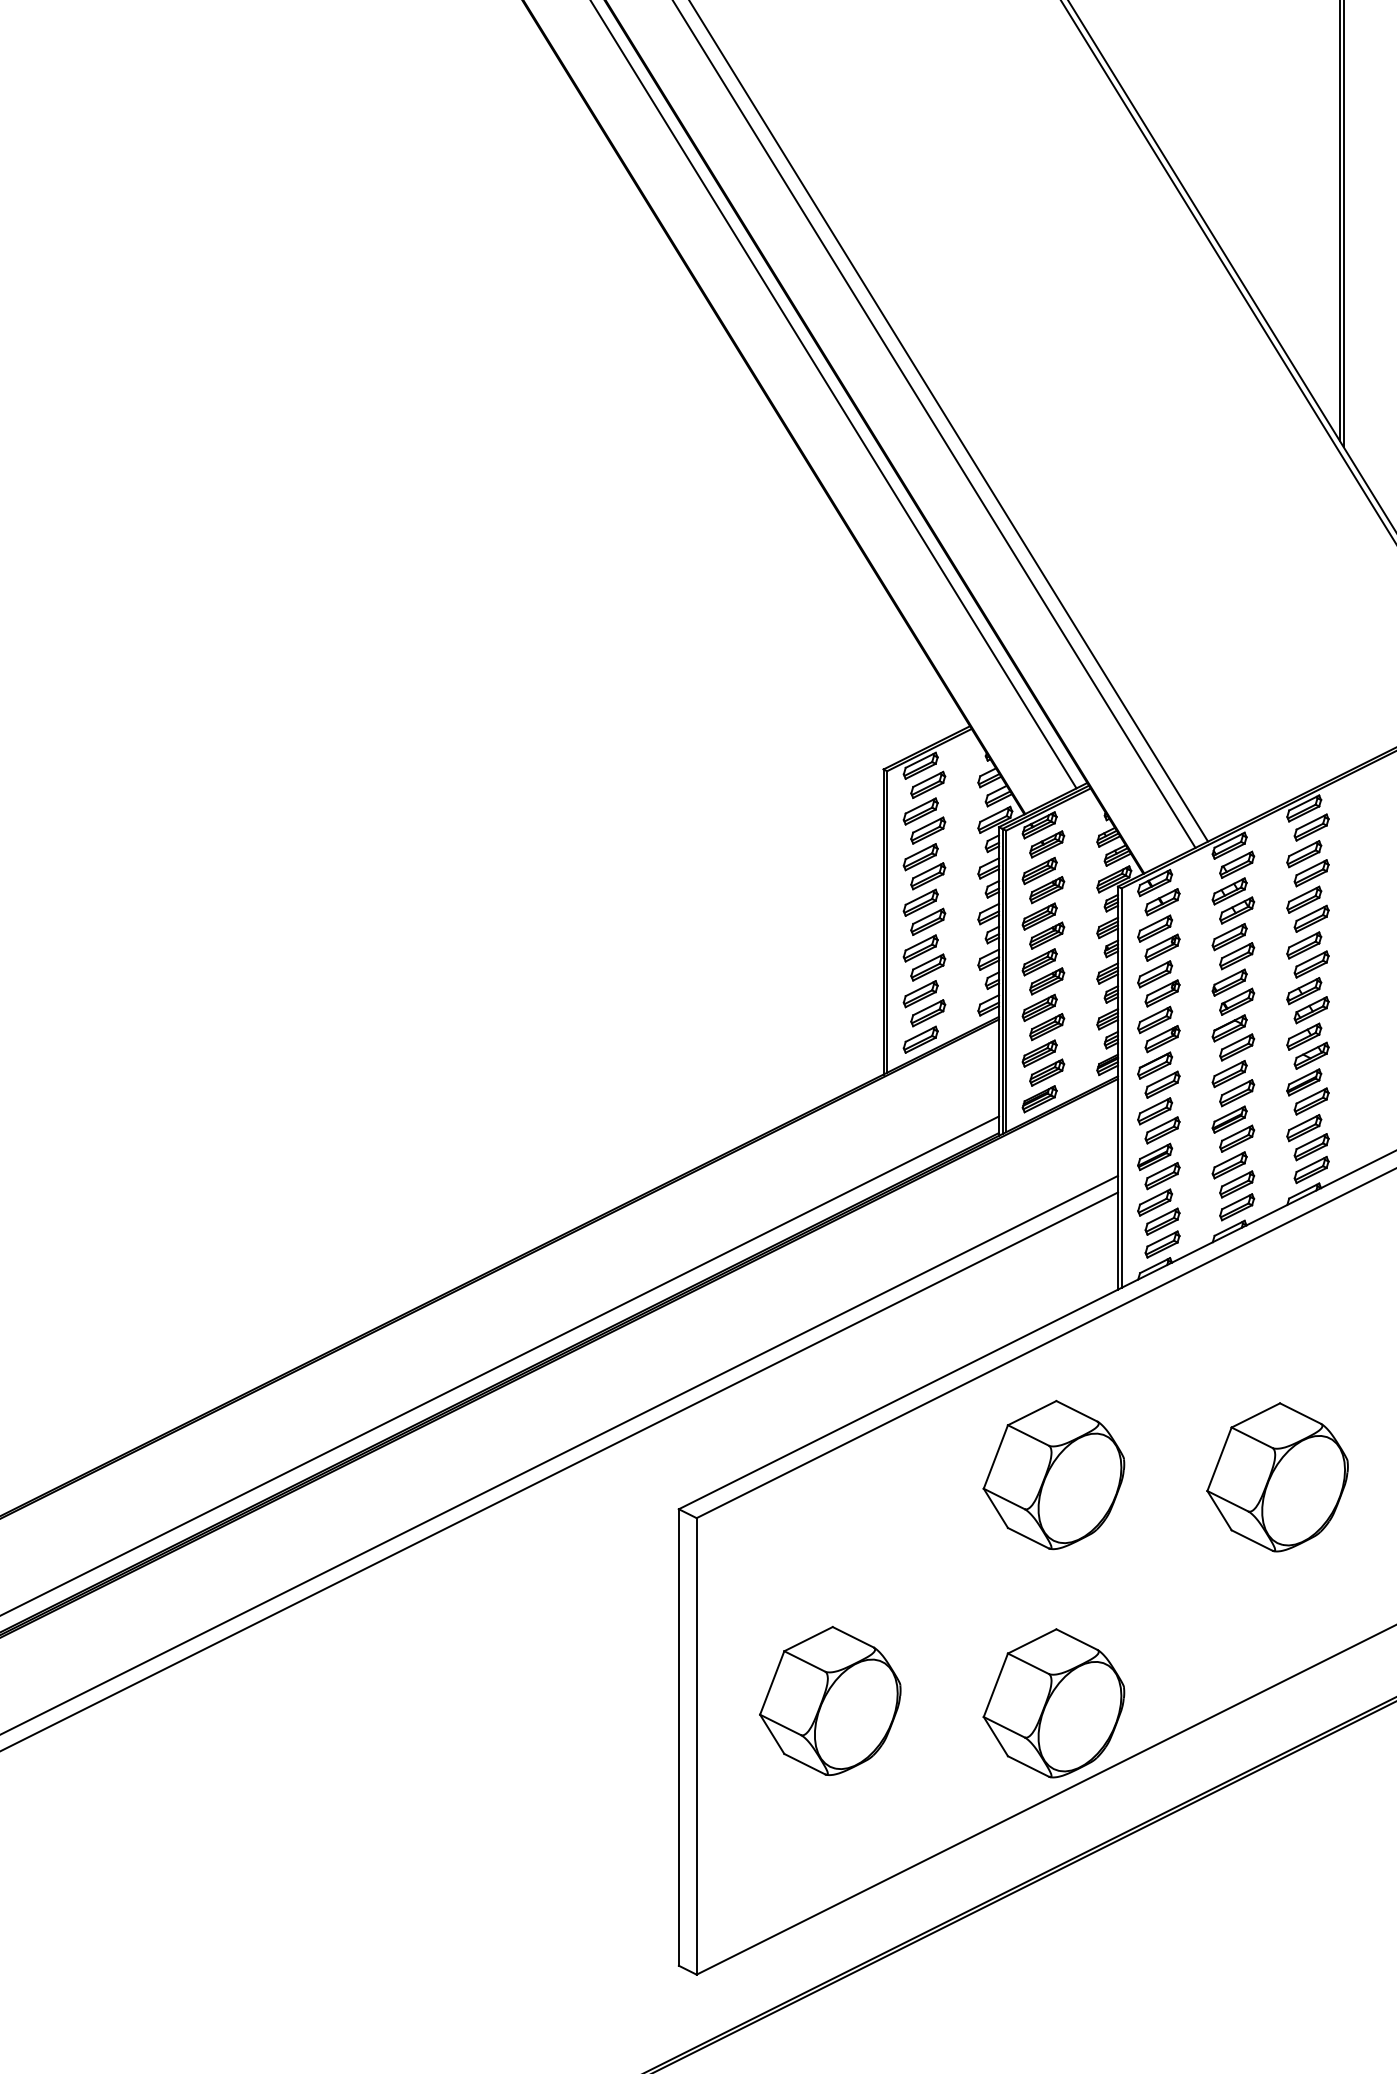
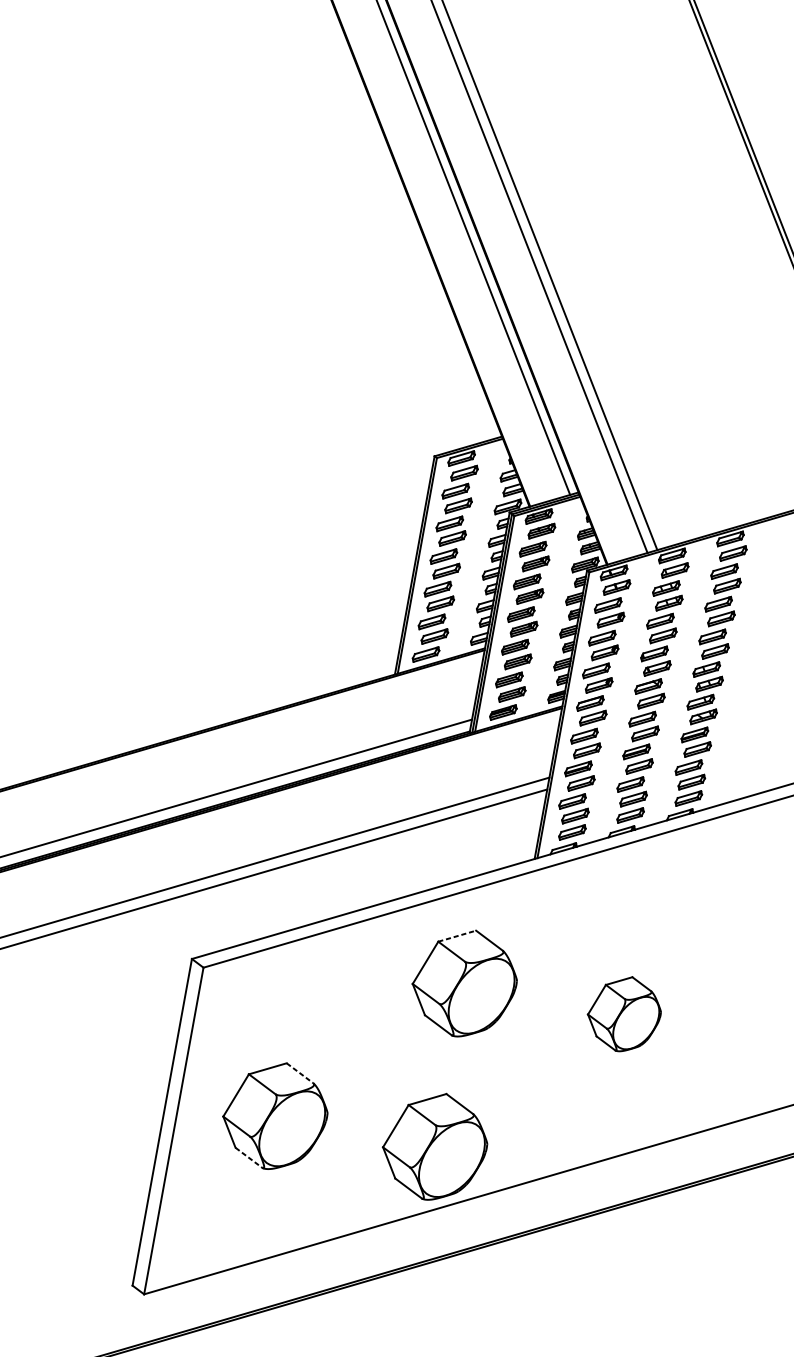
line: (1032, 1412) -> (457, 935), solid -> dashed
part: (1277, 1477) -> (624, 1014), size x0.7
line: (853, 1637) -> (300, 1073), solid -> dashed
line: (804, 1764) -> (248, 1157), solid -> dashed

